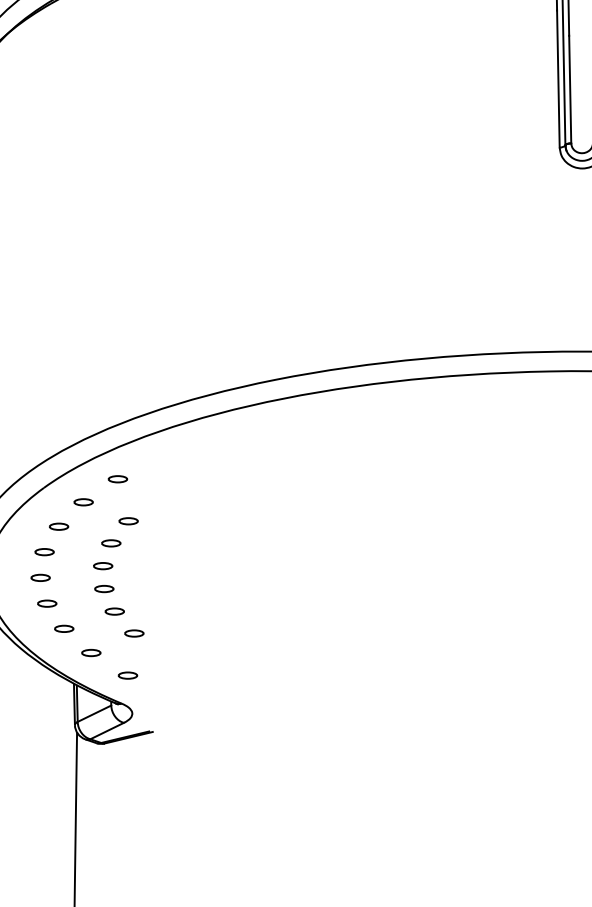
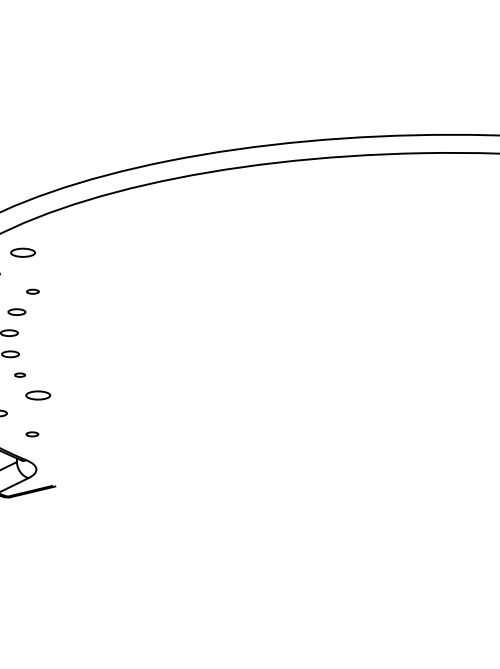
part: (117, 479) -> (22, 253), size x1.4
part: (128, 521) -> (32, 291), size x0.7
part: (114, 611) -> (19, 375), size x0.6
part: (134, 633) -> (38, 395), size x1.4
part: (127, 675) -> (31, 434), size x0.7

